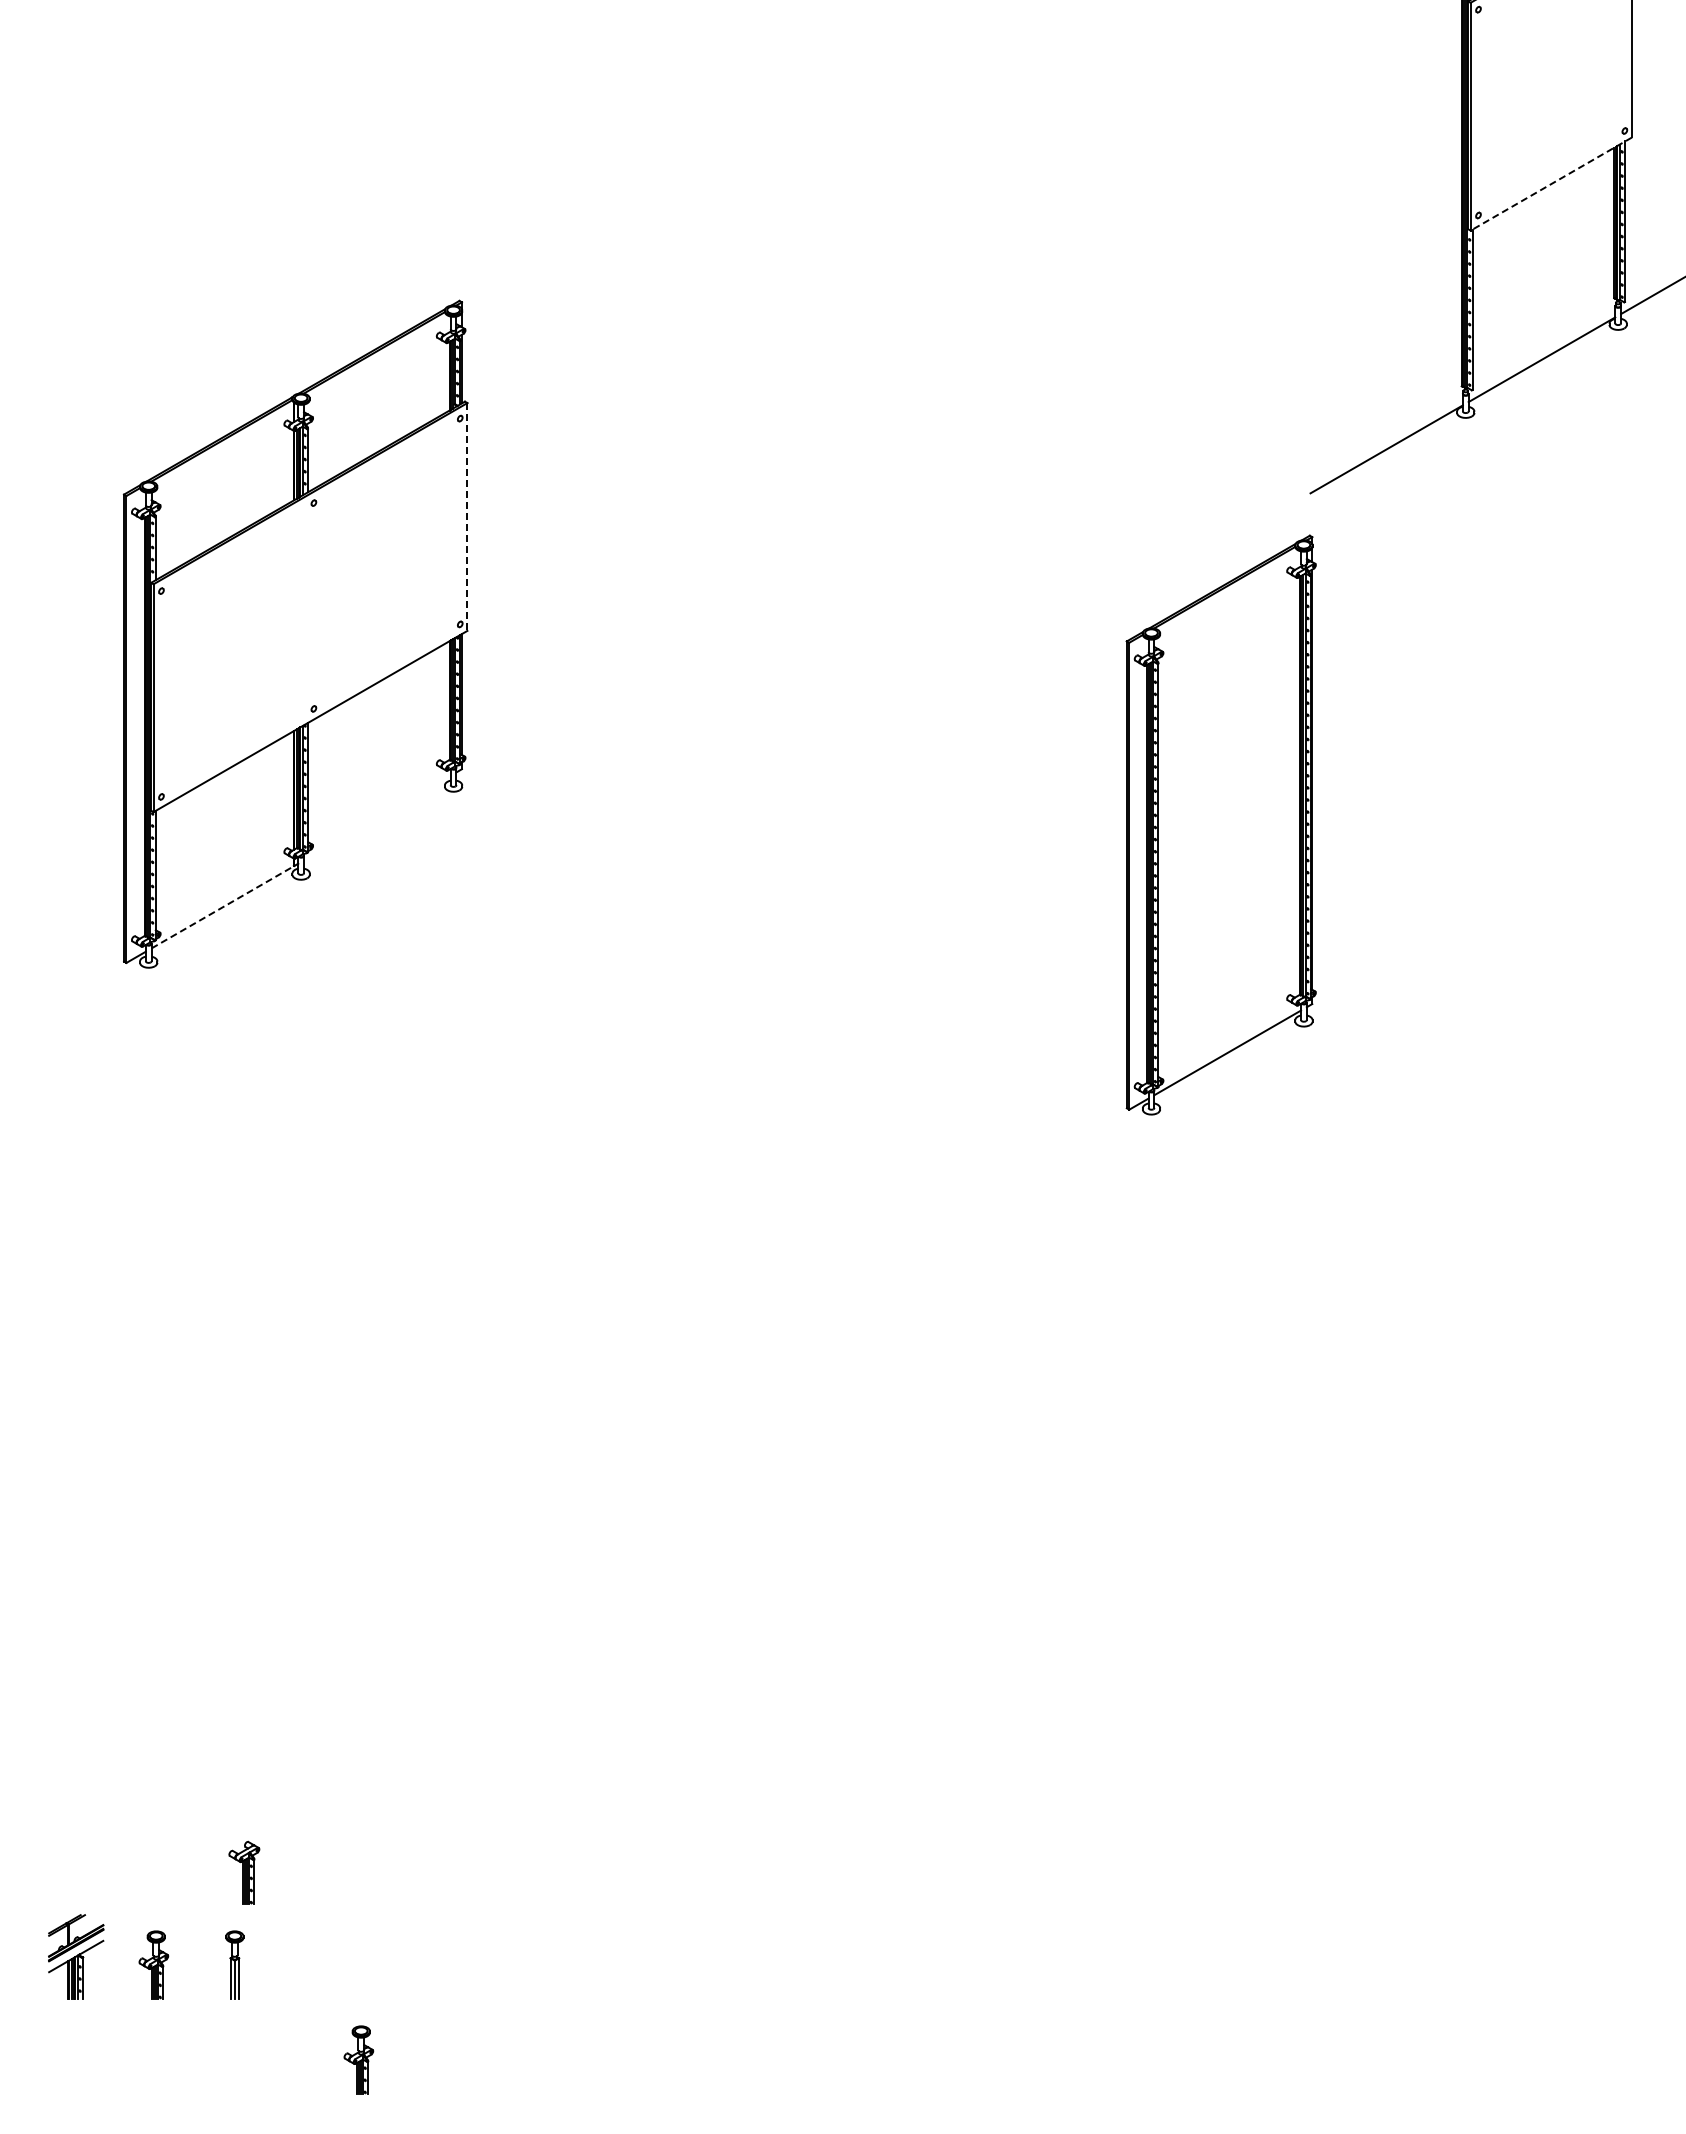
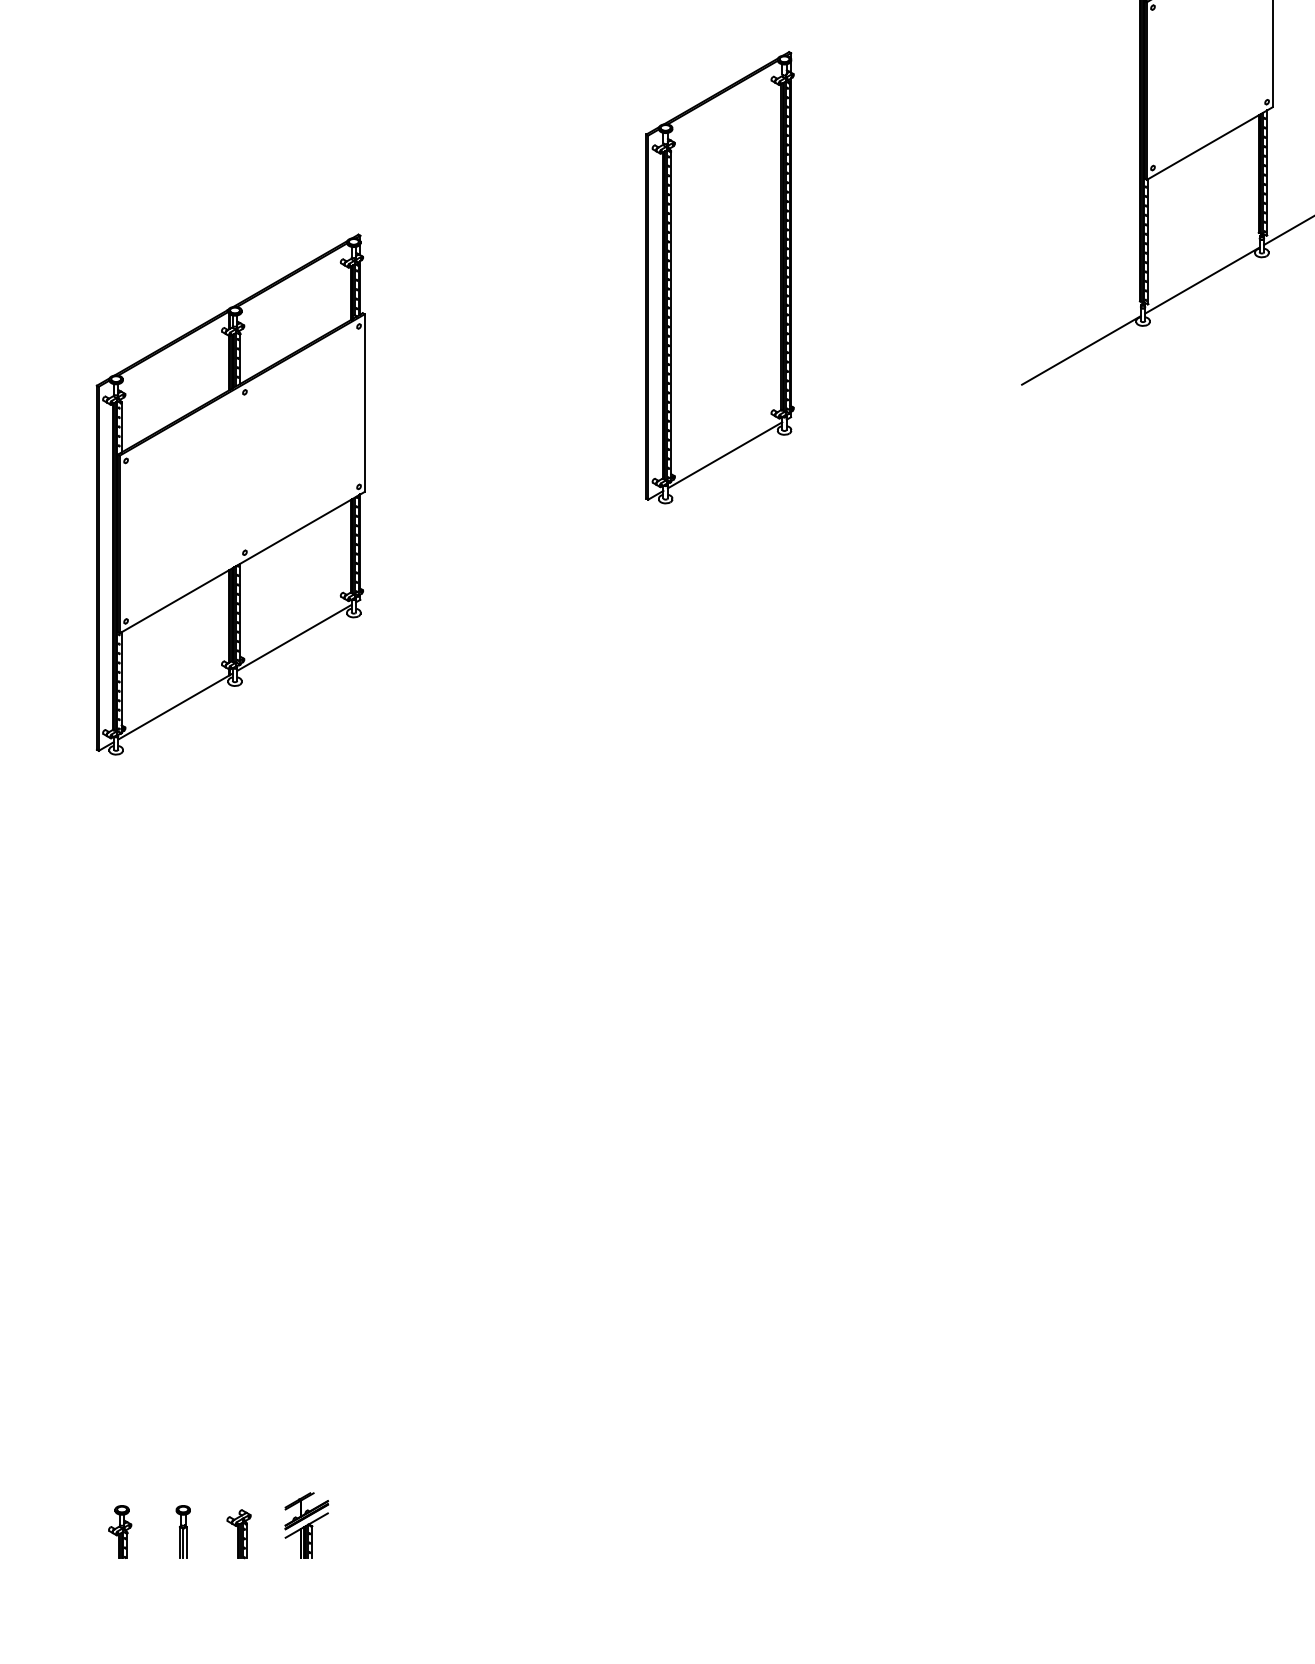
line: (1550, 184) -> (1209, 143), dashed -> solid
line: (467, 517) -> (364, 403), dashed -> solid
line: (377, 817) -> (294, 637), added
part: (1220, 824) -> (719, 277), moved
line: (223, 907) -> (174, 707), dashed -> solid
part: (244, 1872) -> (239, 1534), moved
part: (76, 1956) -> (307, 1525), moved
part: (358, 2059) -> (279, 1605), removed

